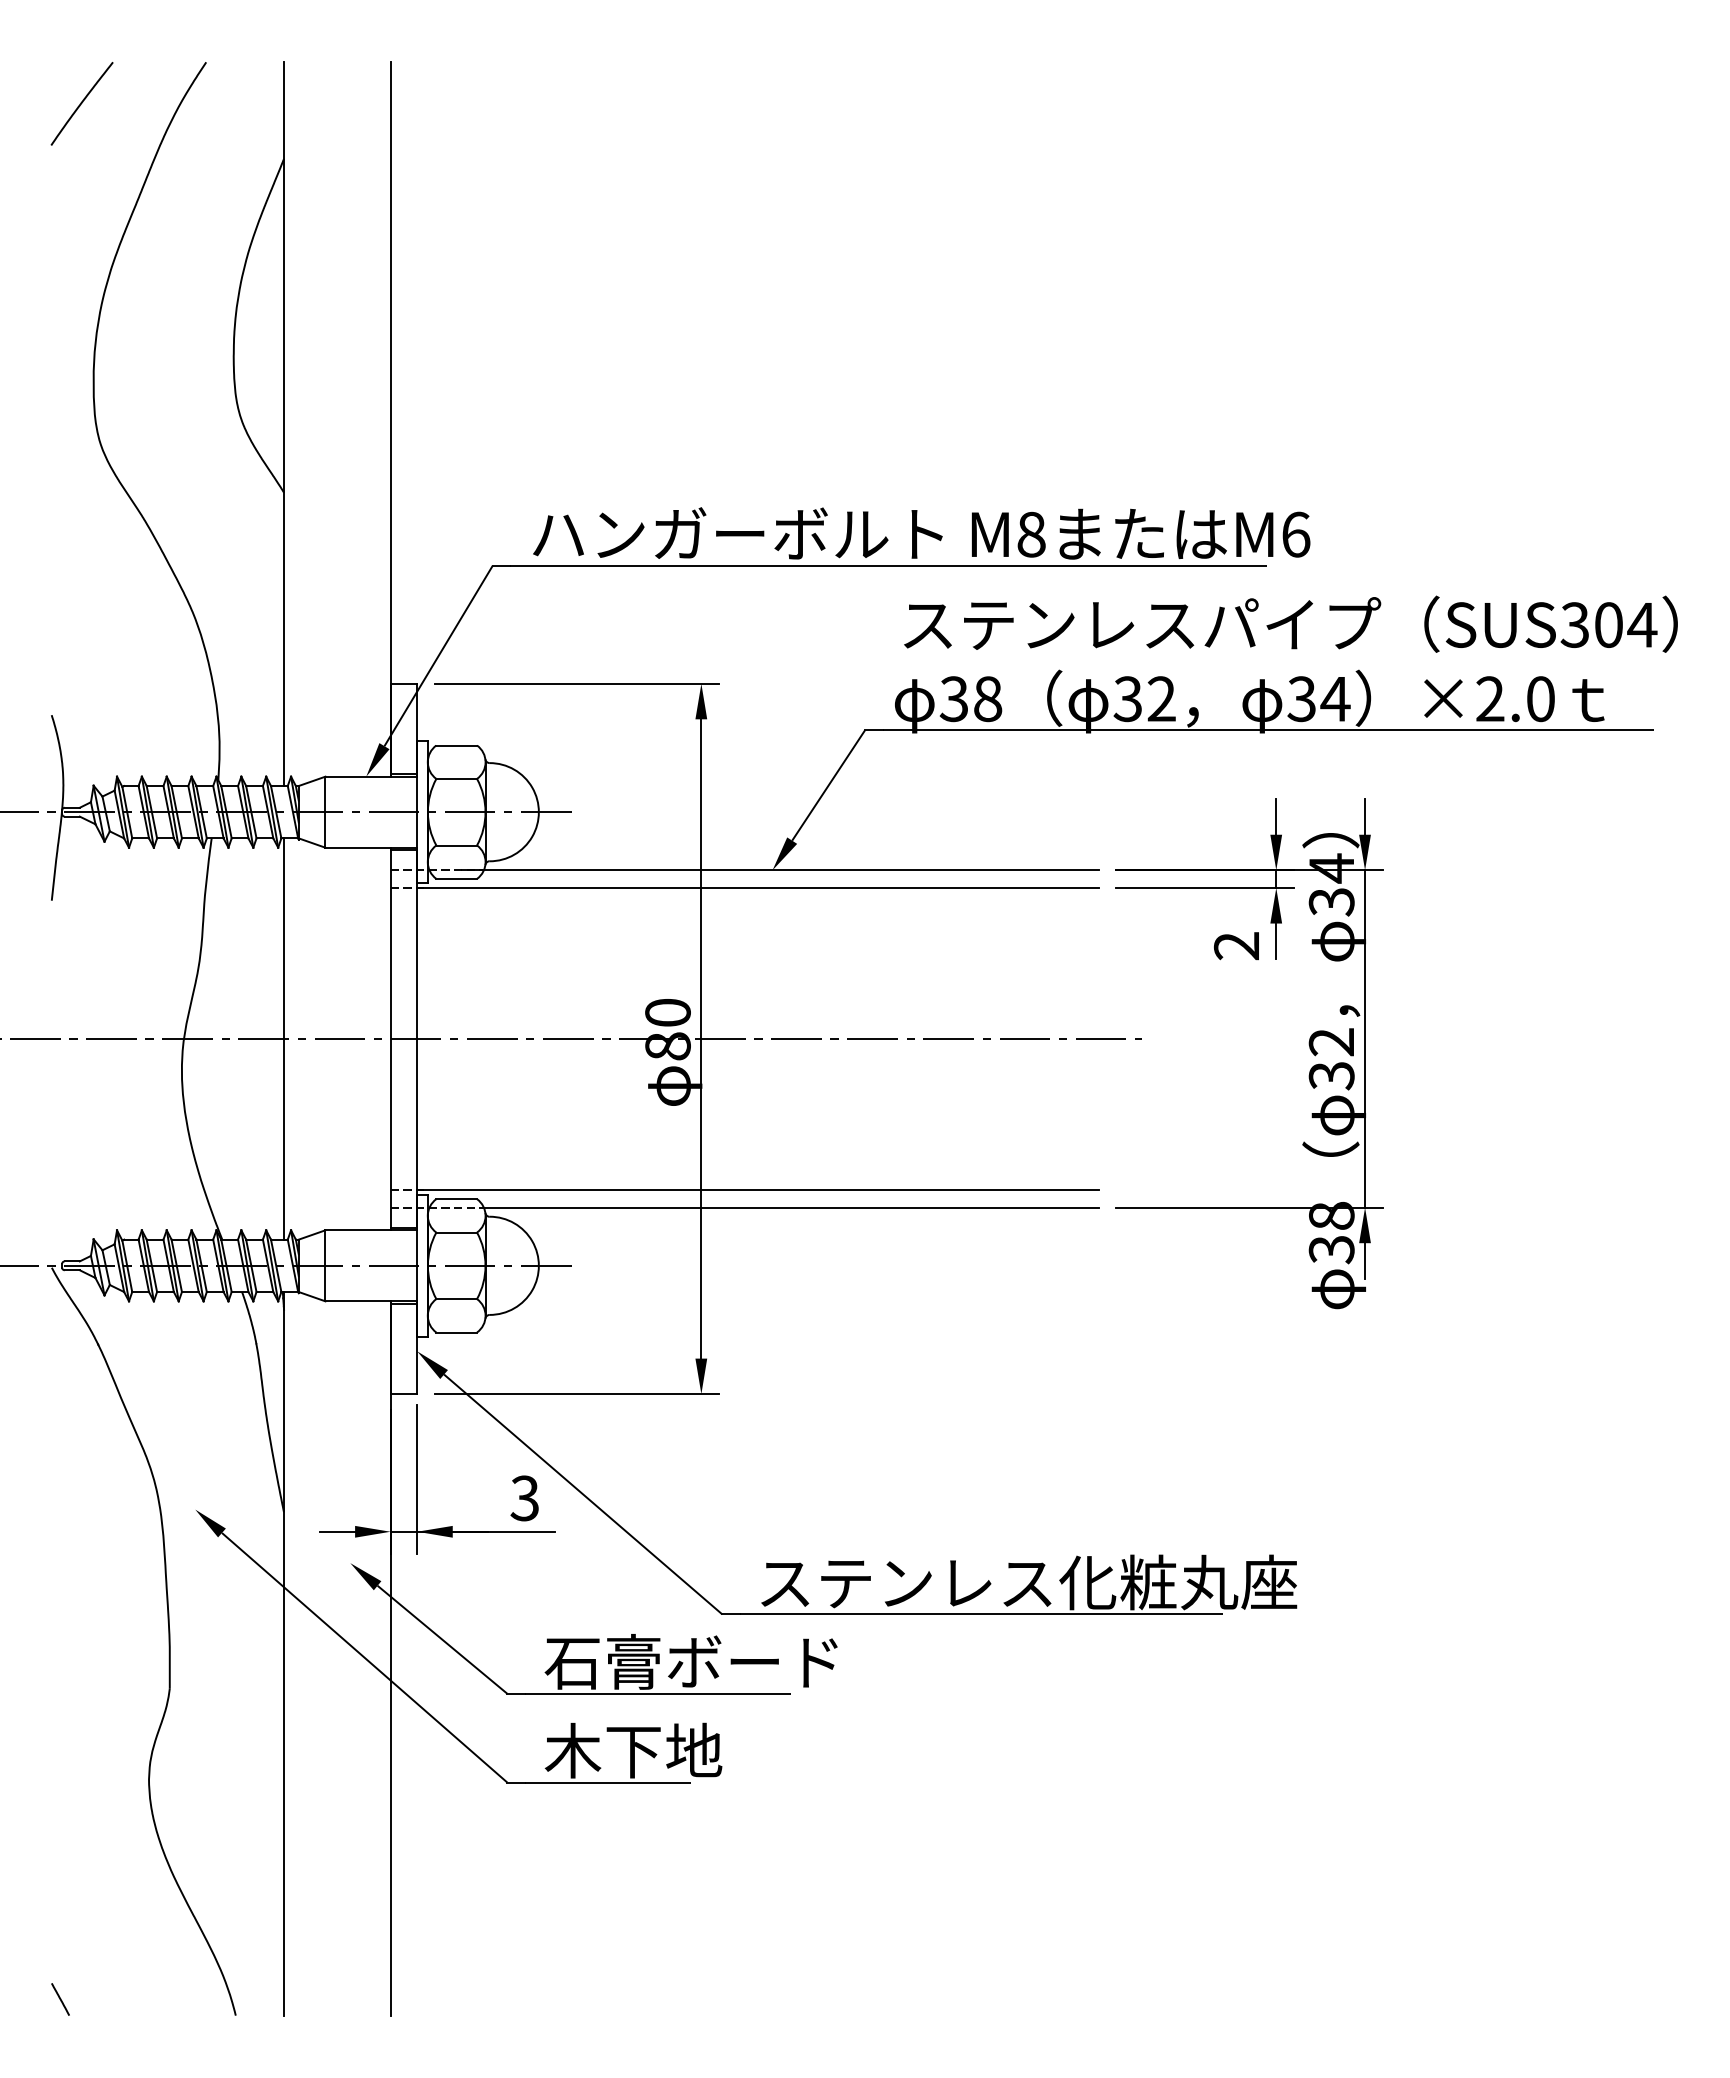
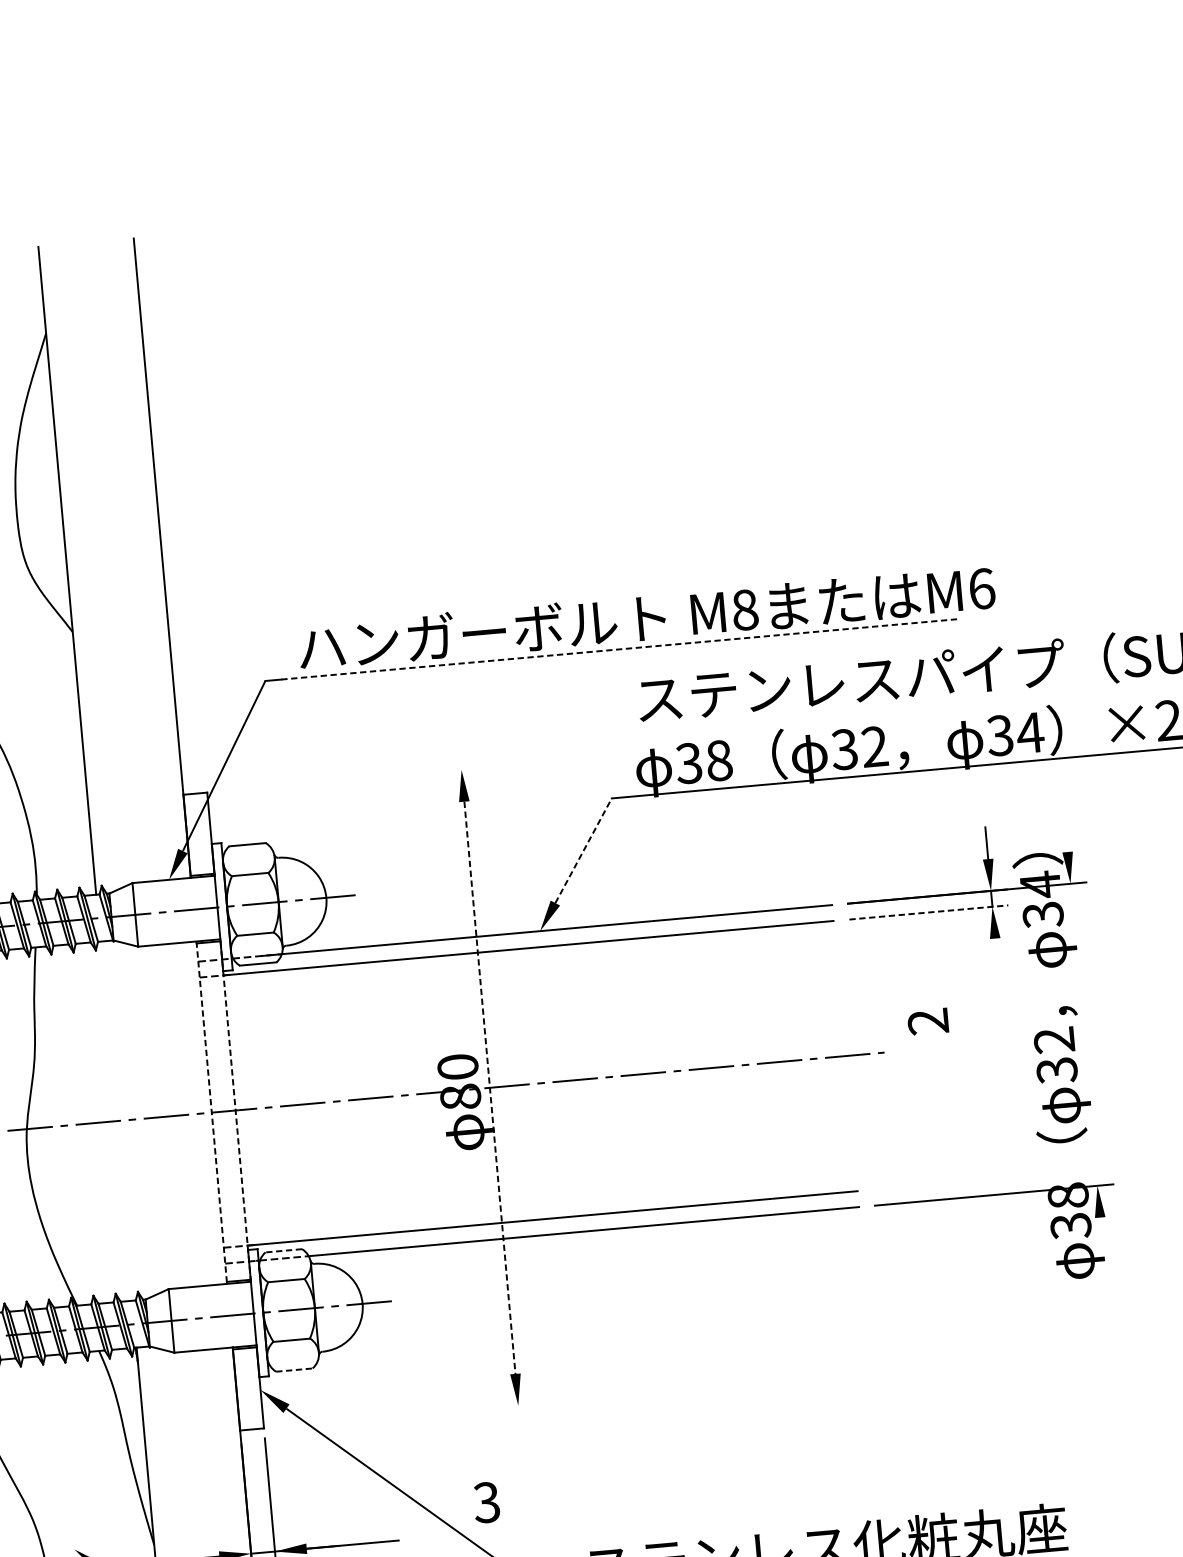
line: (889, 565) -> (620, 649), solid -> dashed
line: (577, 683) -> (350, 779), removed
line: (828, 785) -> (583, 850), solid -> dashed
line: (1365, 816) -> (1066, 835), removed
line: (1205, 888) -> (929, 912), solid -> dashed
line: (1276, 941) -> (996, 954), removed
text: (1236, 946) -> (928, 1022), moved
line: (284, 1038) -> (116, 1120), removed
line: (701, 1038) -> (490, 1087), solid -> dashed
line: (1365, 1038) -> (1084, 1034), removed
line: (390, 1039) -> (211, 1113), solid -> dashed
line: (417, 1040) -> (235, 1111), solid -> dashed
line: (456, 1199) -> (283, 1251), solid -> dashed
line: (1365, 1260) -> (1102, 1233), removed
line: (457, 1332) -> (295, 1370), solid -> dashed
line: (577, 1394) -> (407, 1415), removed
text: (524, 1498) -> (486, 1502), moved

